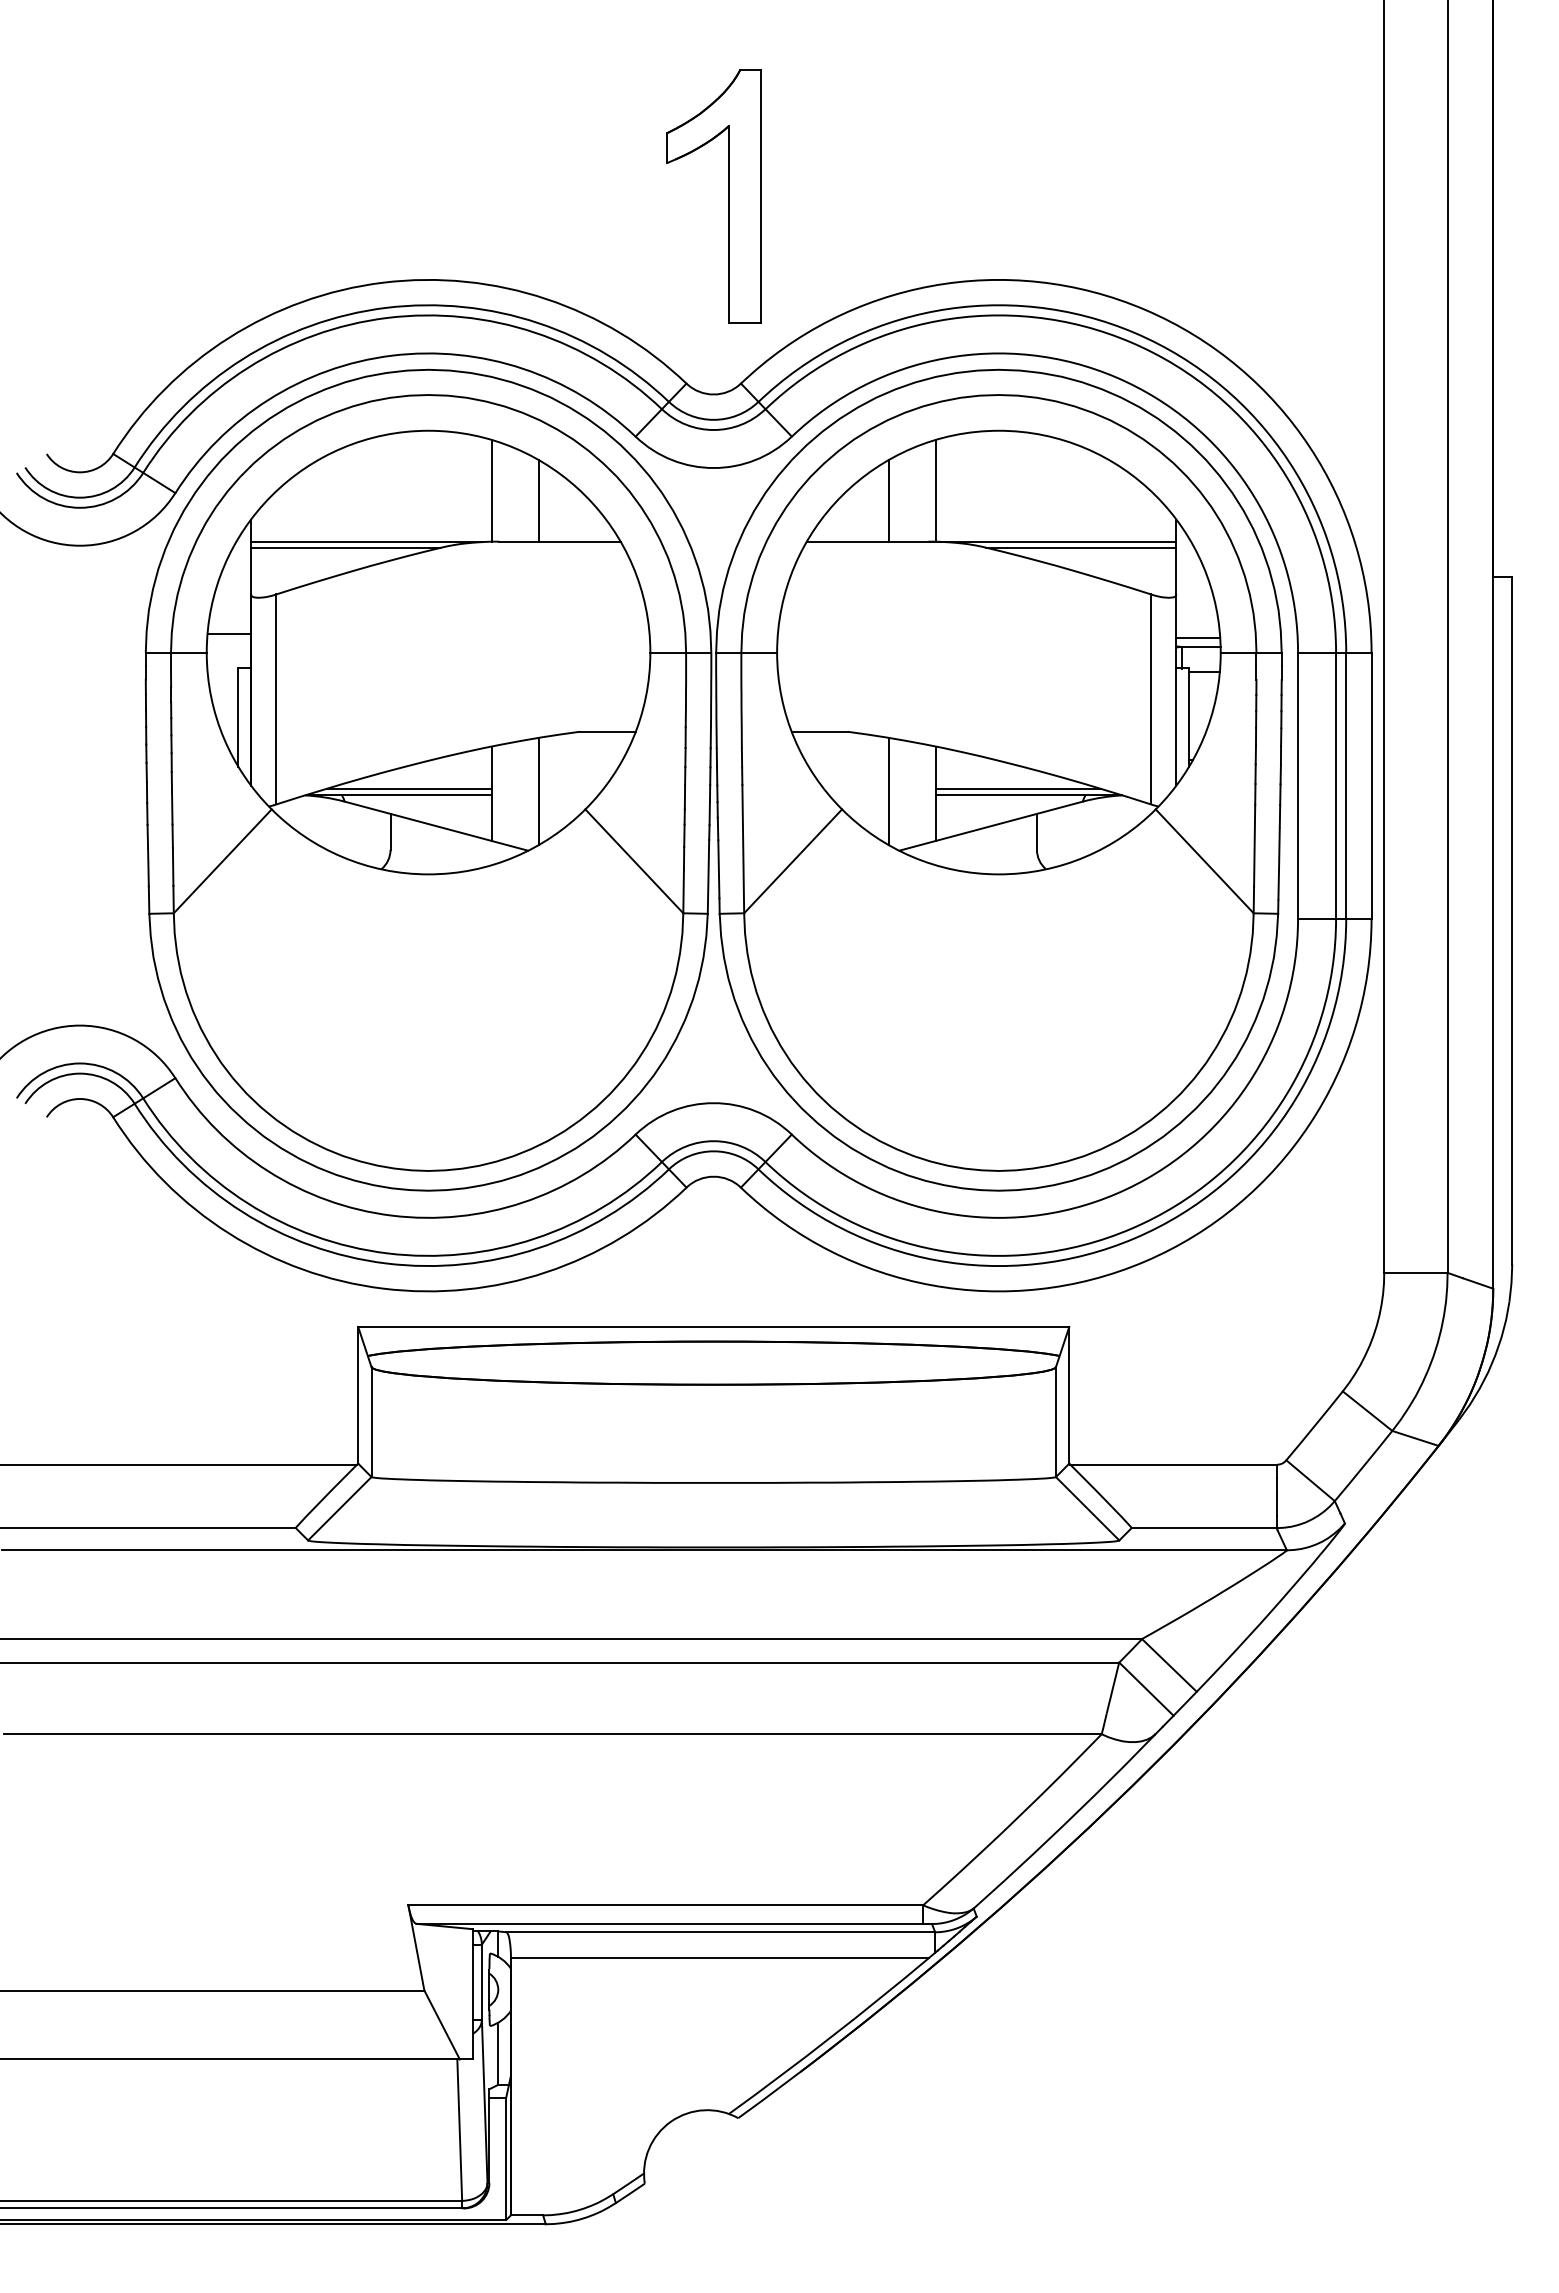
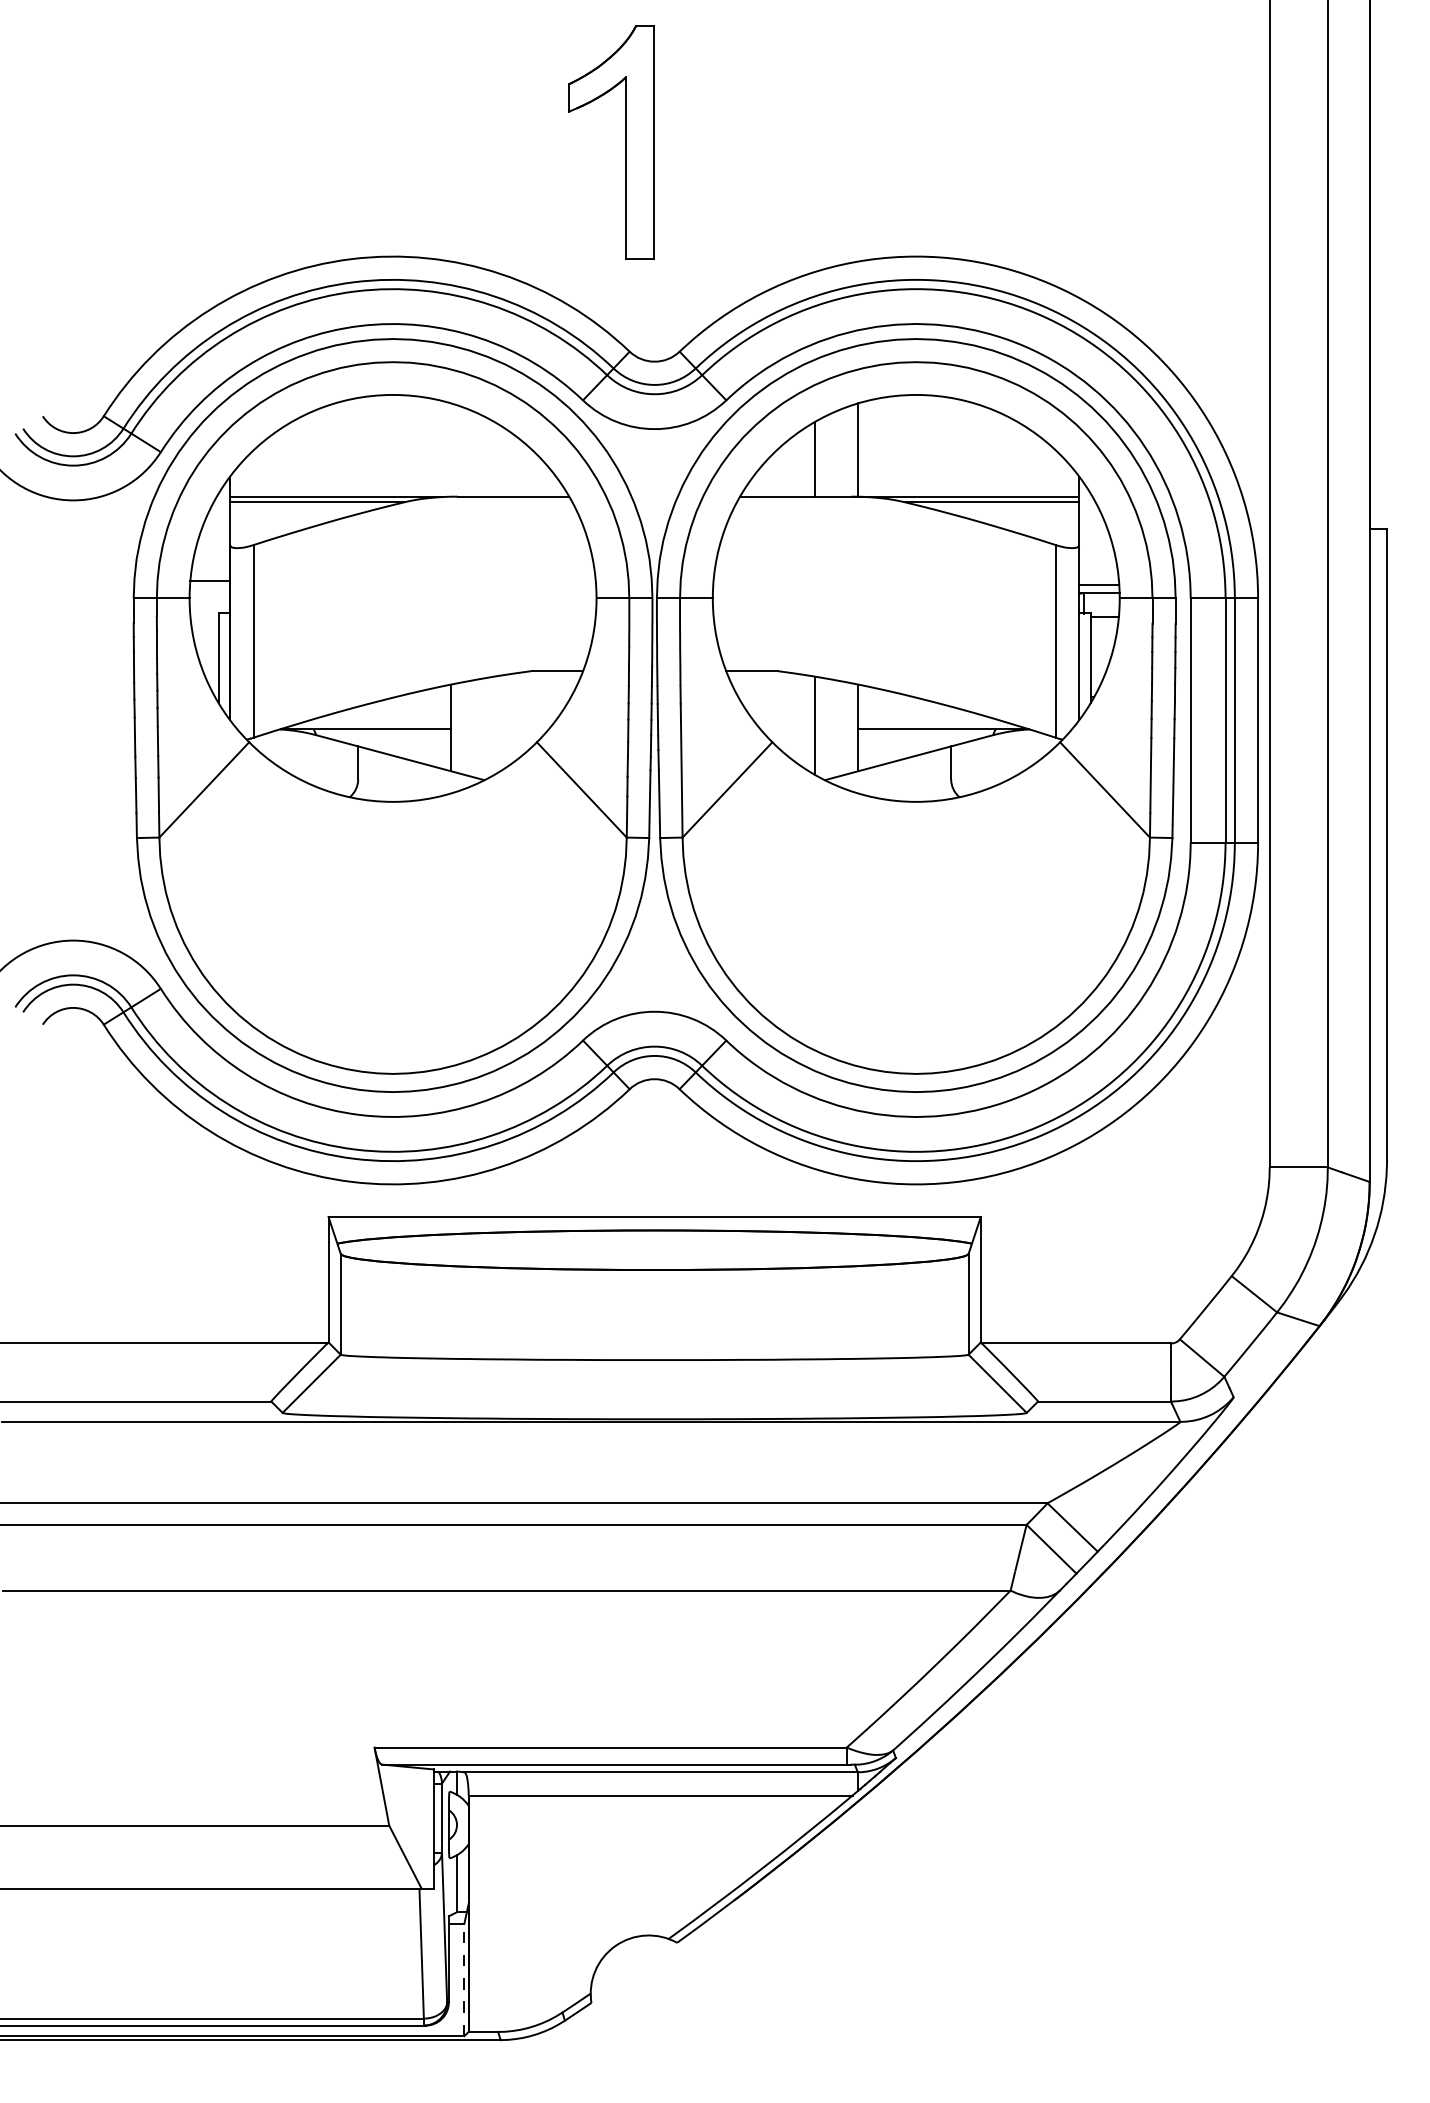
part: (728, 196) -> (625, 142), moved
line: (491, 490) -> (450, 449), removed
line: (538, 500) -> (493, 458), removed
line: (408, 788) -> (374, 723), removed
line: (1017, 788) -> (933, 723), removed
line: (538, 791) -> (493, 725), removed
line: (506, 2158) -> (464, 1979), solid -> dashed

